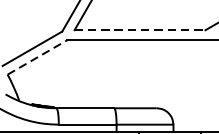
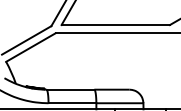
line: (140, 30) -> (116, 25), dashed -> solid
line: (38, 57) -> (31, 47), dashed -> solid

